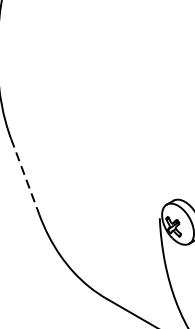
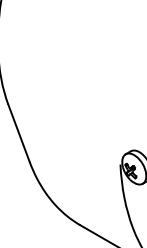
line: (24, 177) -> (18, 133), dashed -> solid

